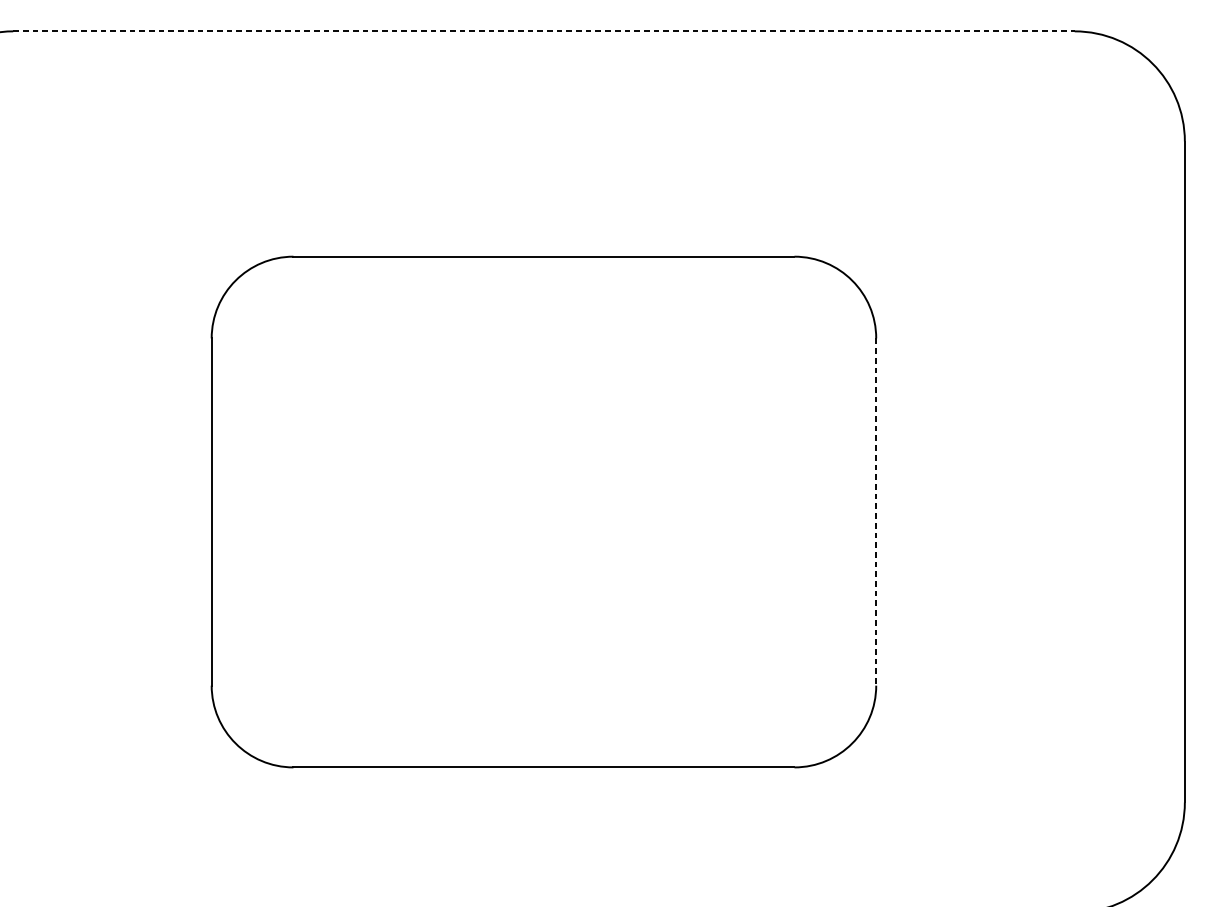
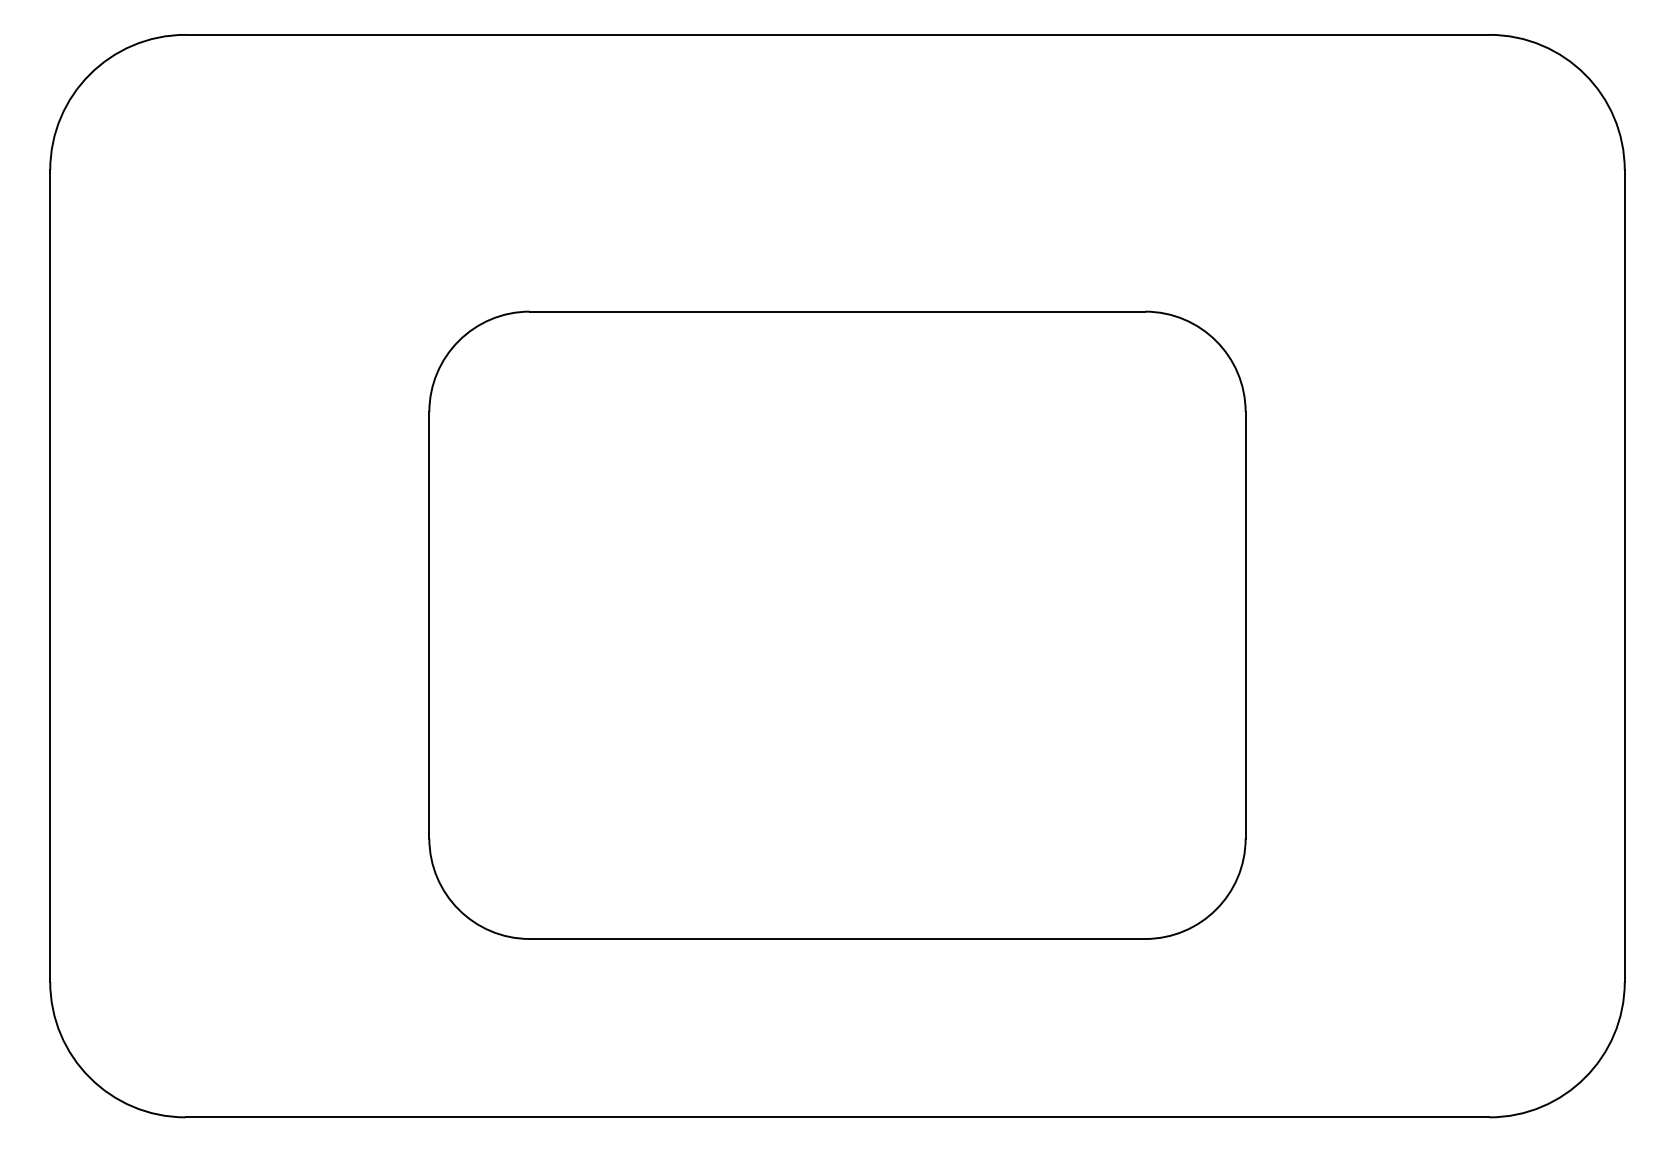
line: (543, 31) -> (837, 34), dashed -> solid
line: (876, 512) -> (1245, 625), dashed -> solid

